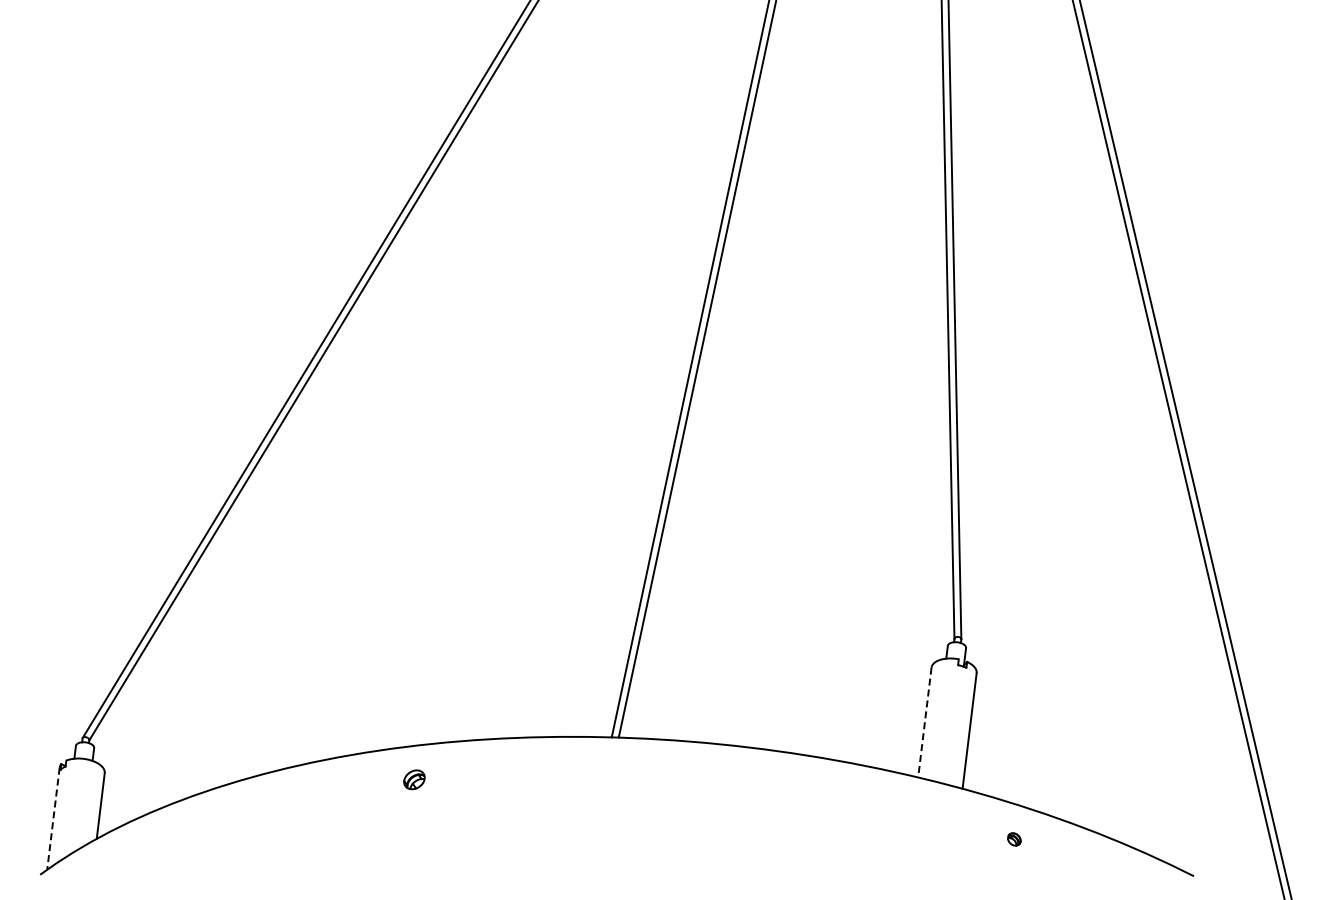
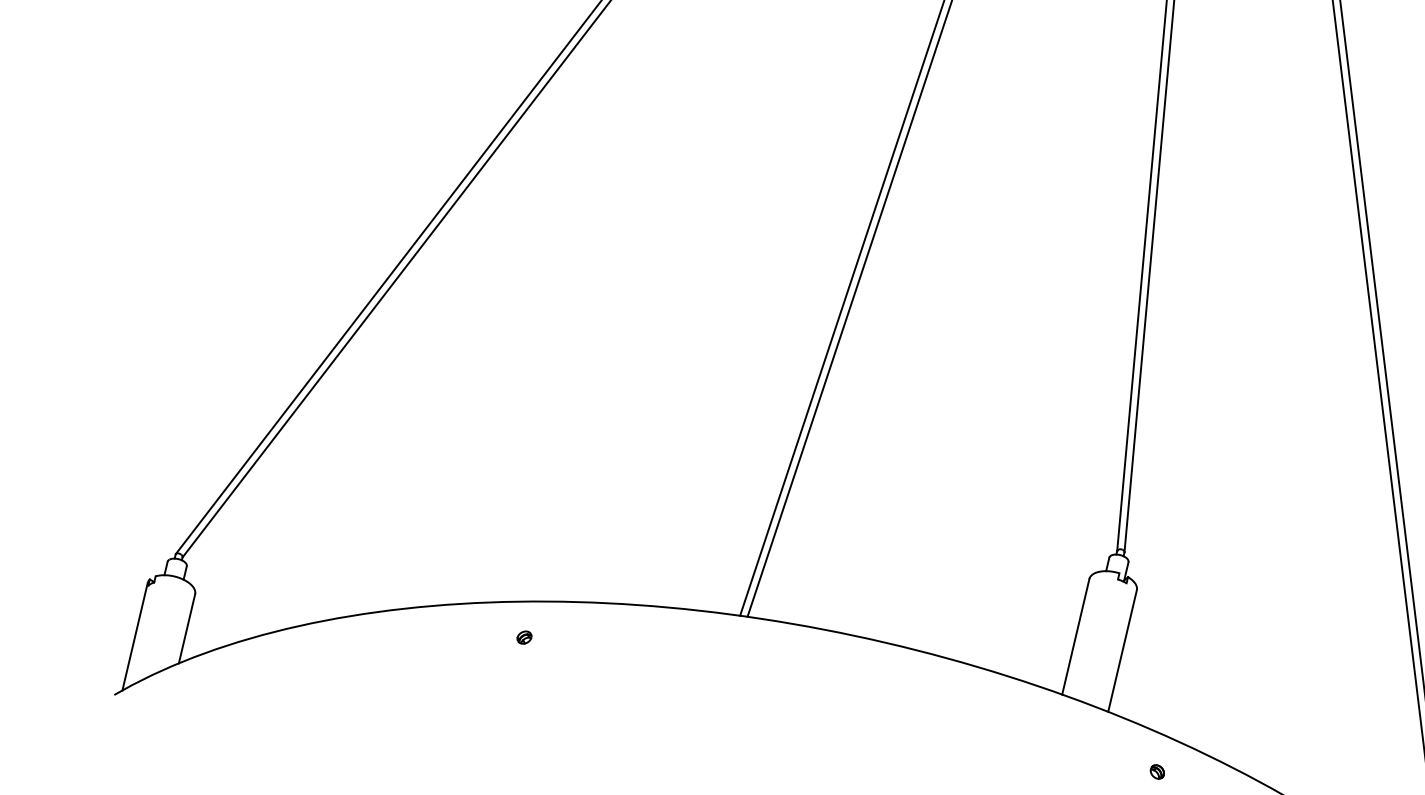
line: (924, 723) -> (1075, 637), dashed -> solid
part: (413, 779) -> (523, 637), size x0.62
line: (53, 819) -> (135, 637), dashed -> solid

